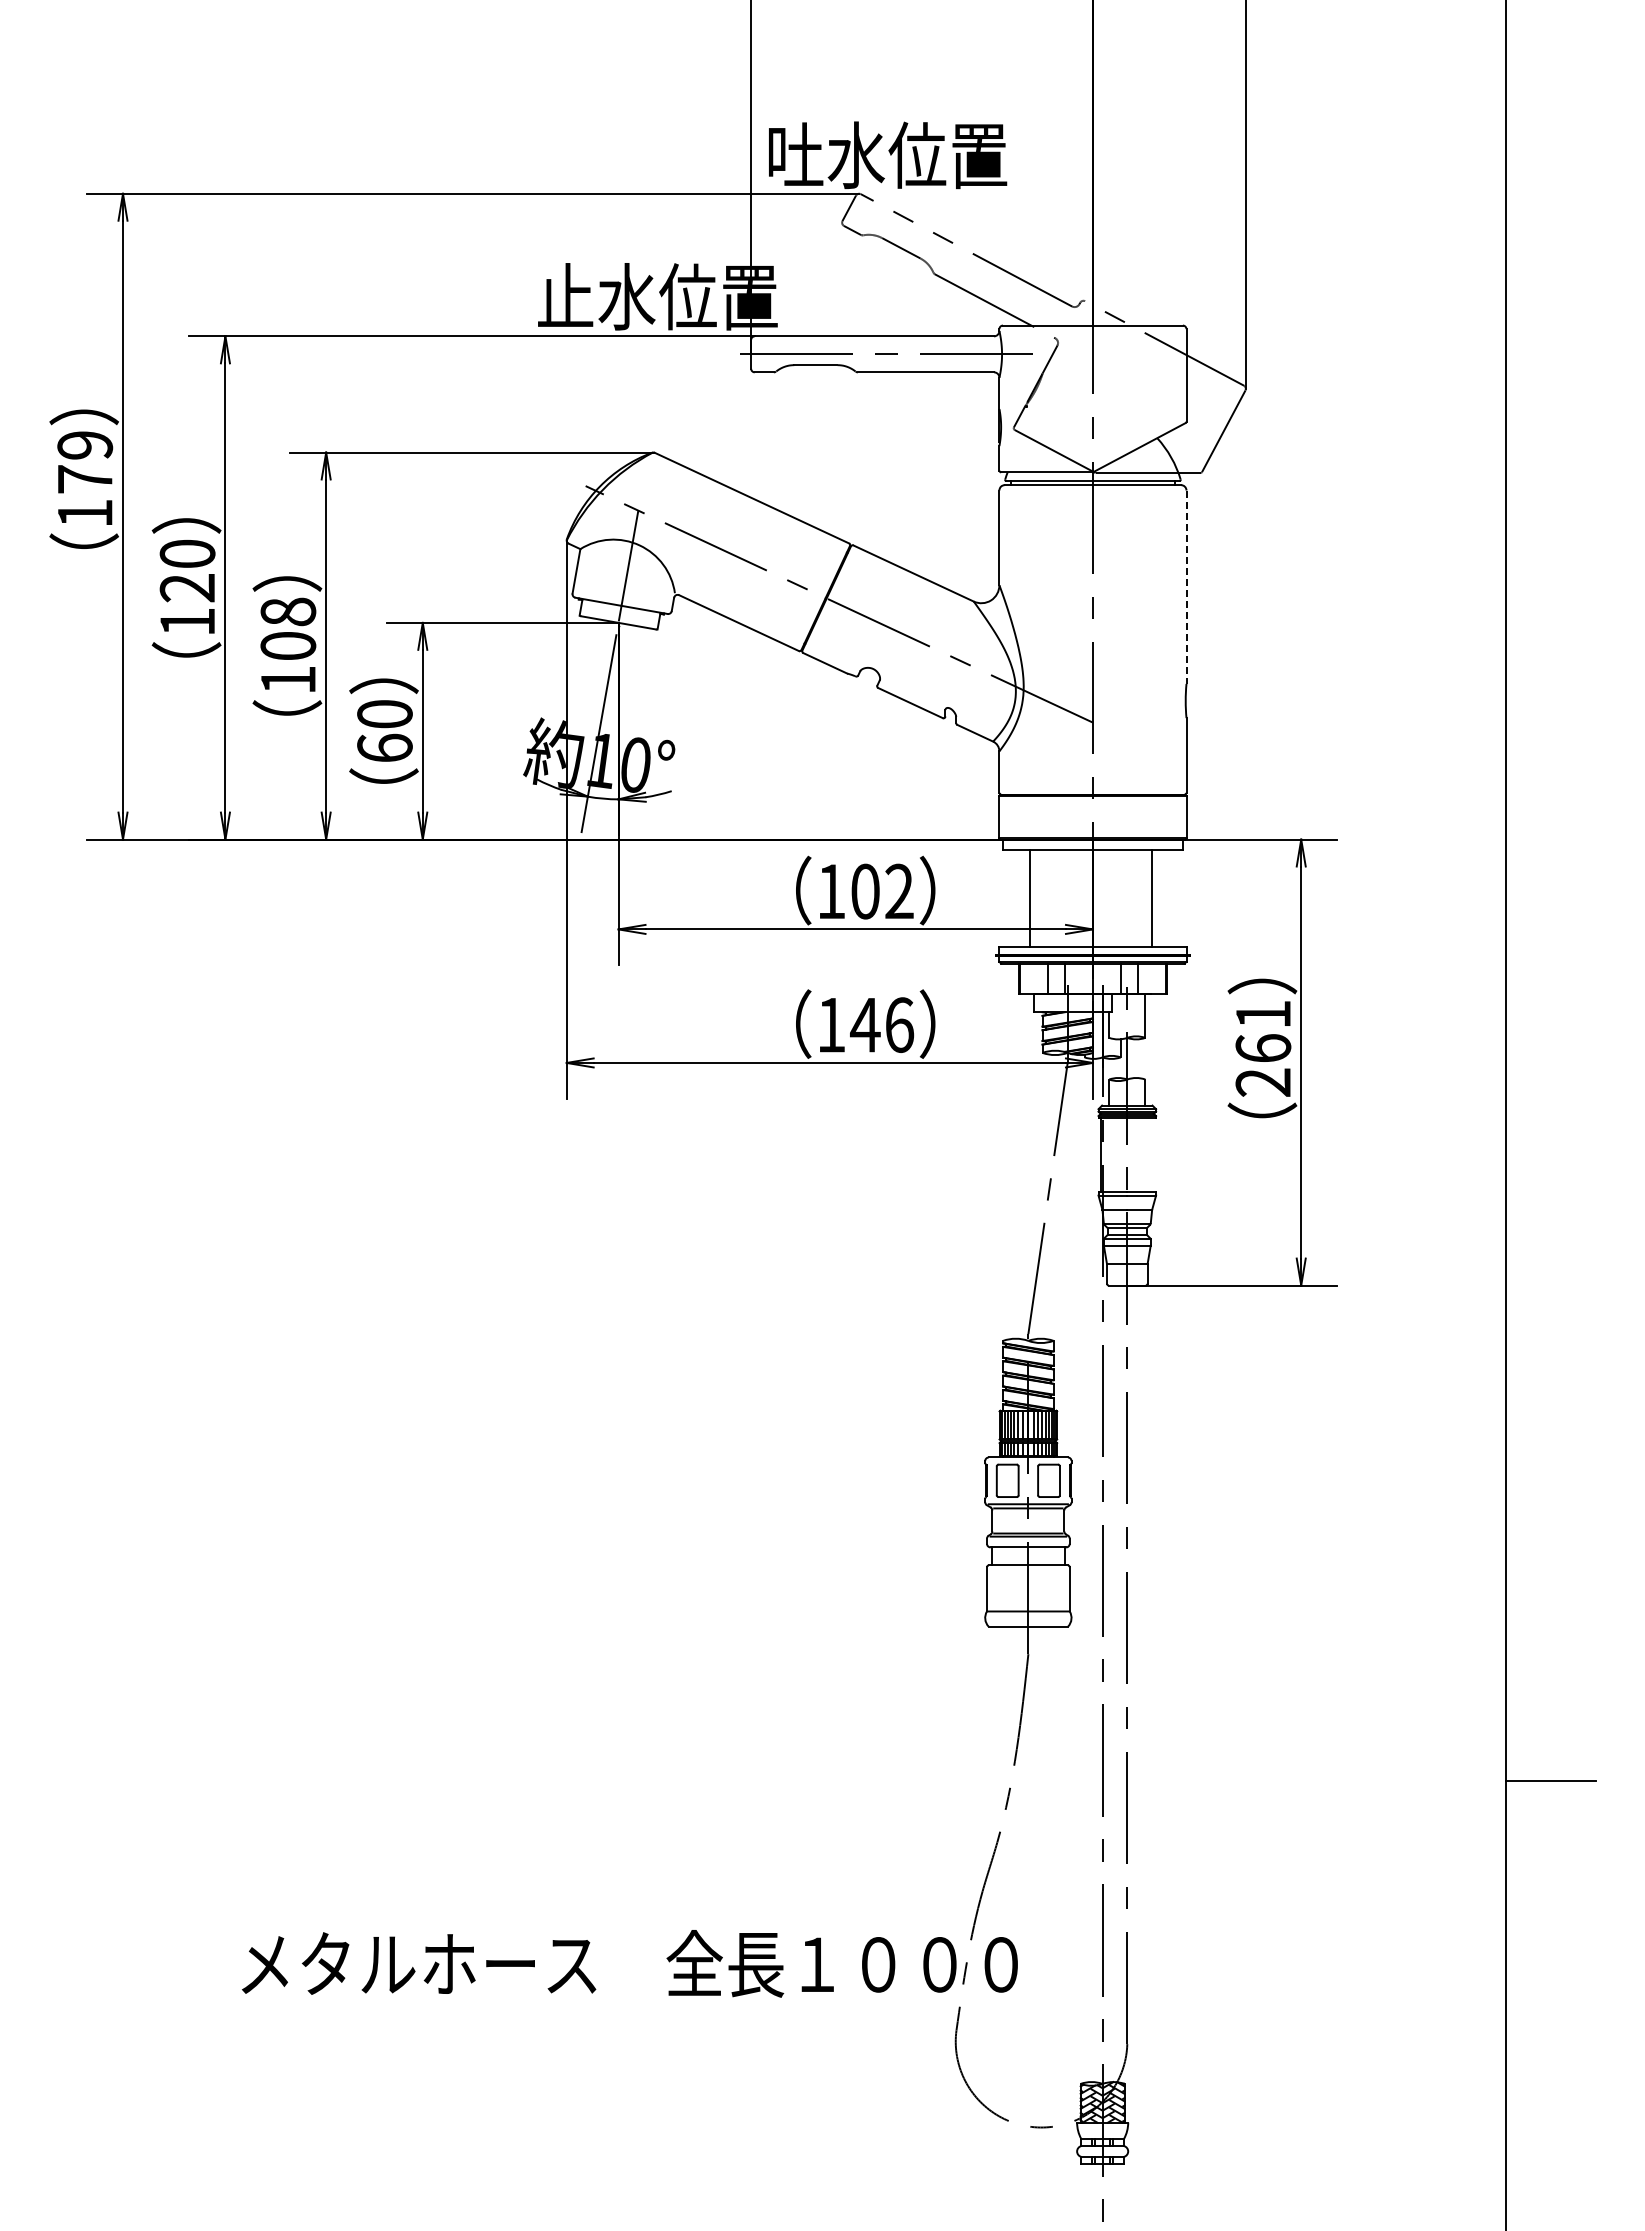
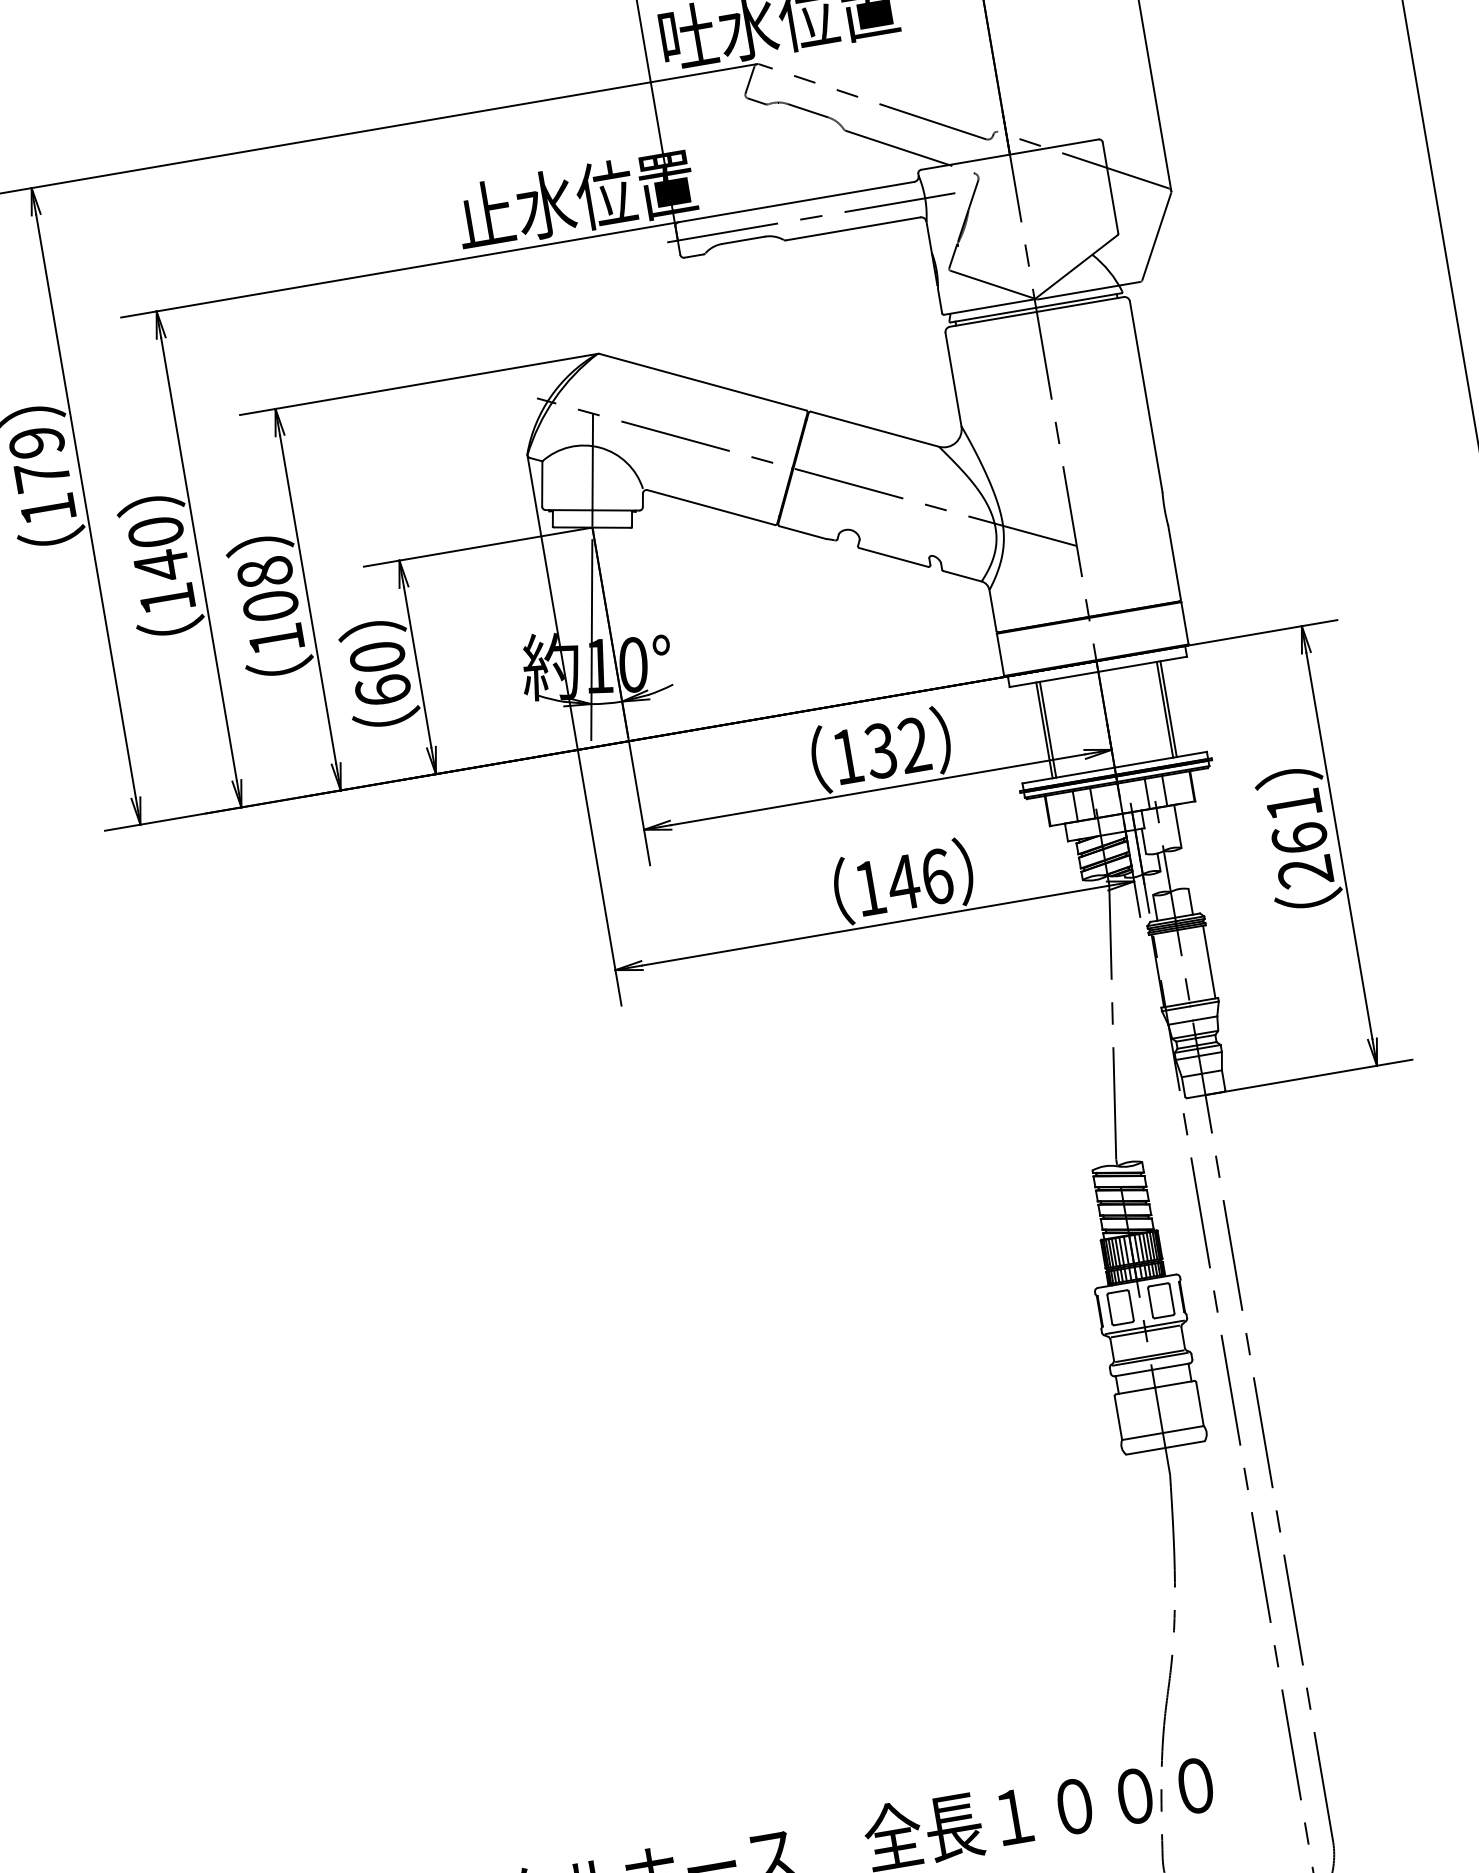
text: (186, 587) -> (160, 565), 120 -> 140
line: (1186, 587) -> (1146, 397), dashed -> solid
text: (864, 891) -> (880, 750), 102 -> 132
line: (1033, 898) -> (1047, 729), added
line: (1155, 898) -> (1168, 708), added
line: (1153, 1154) -> (1209, 961), added

